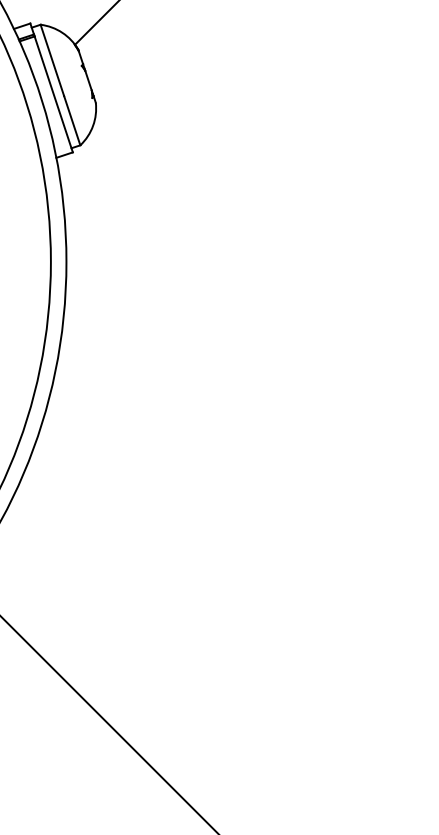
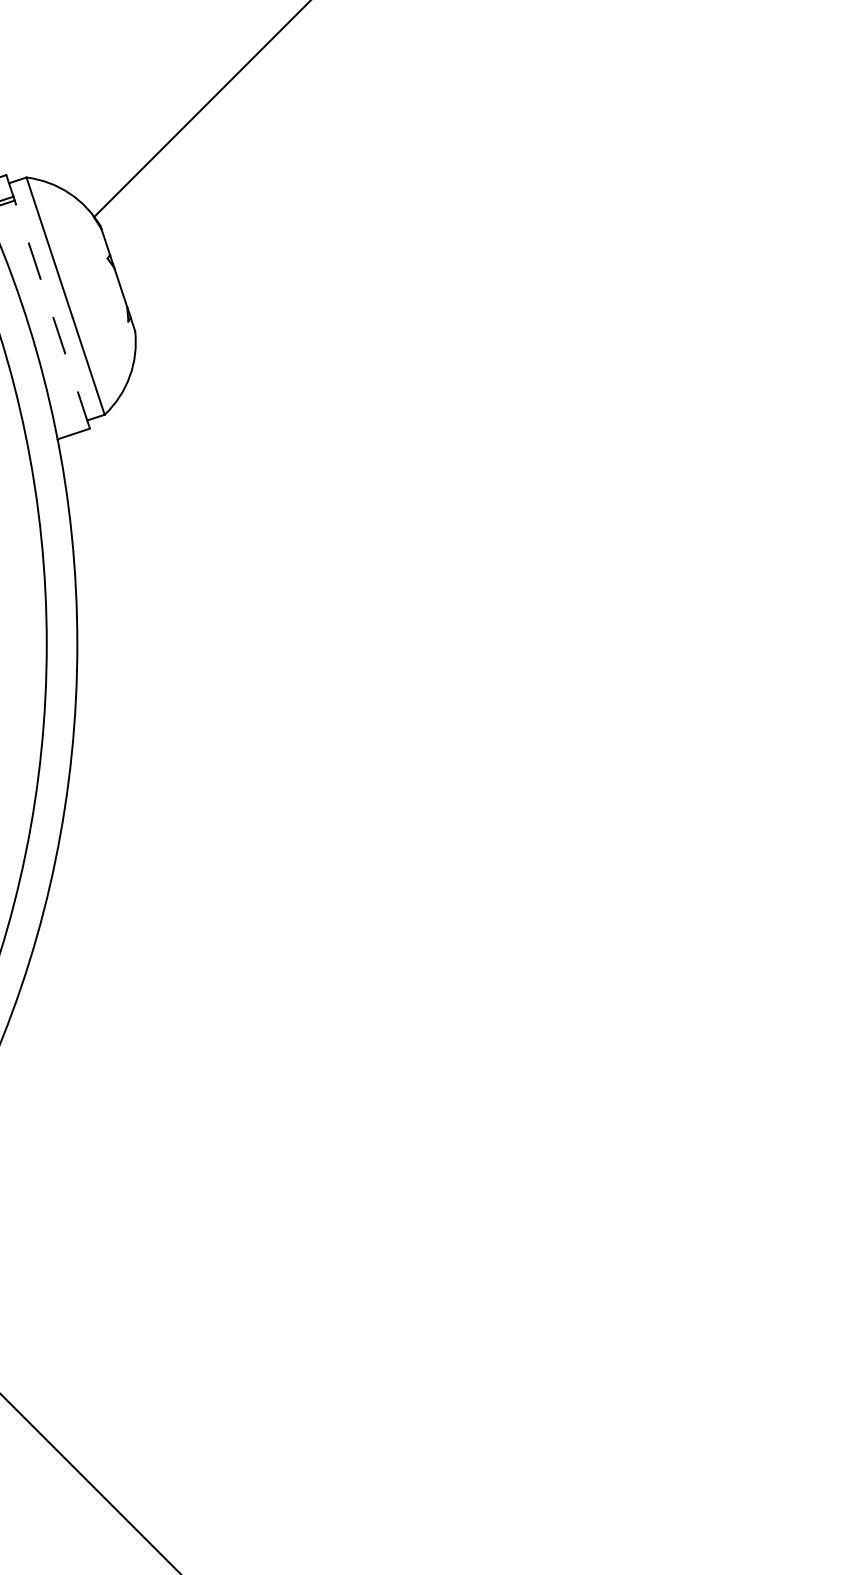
line: (53, 93) -> (51, 312), solid -> dashed

